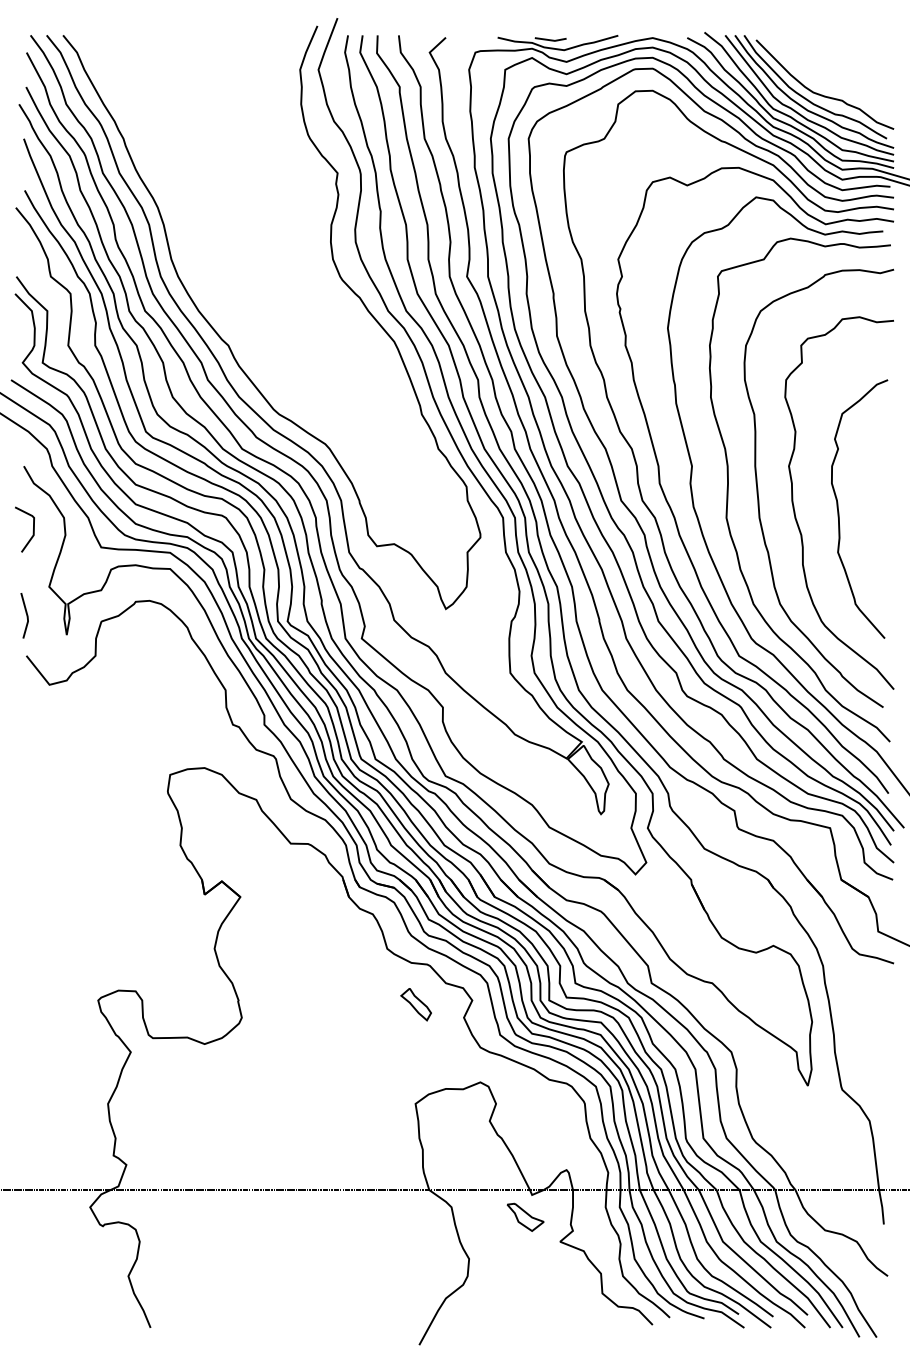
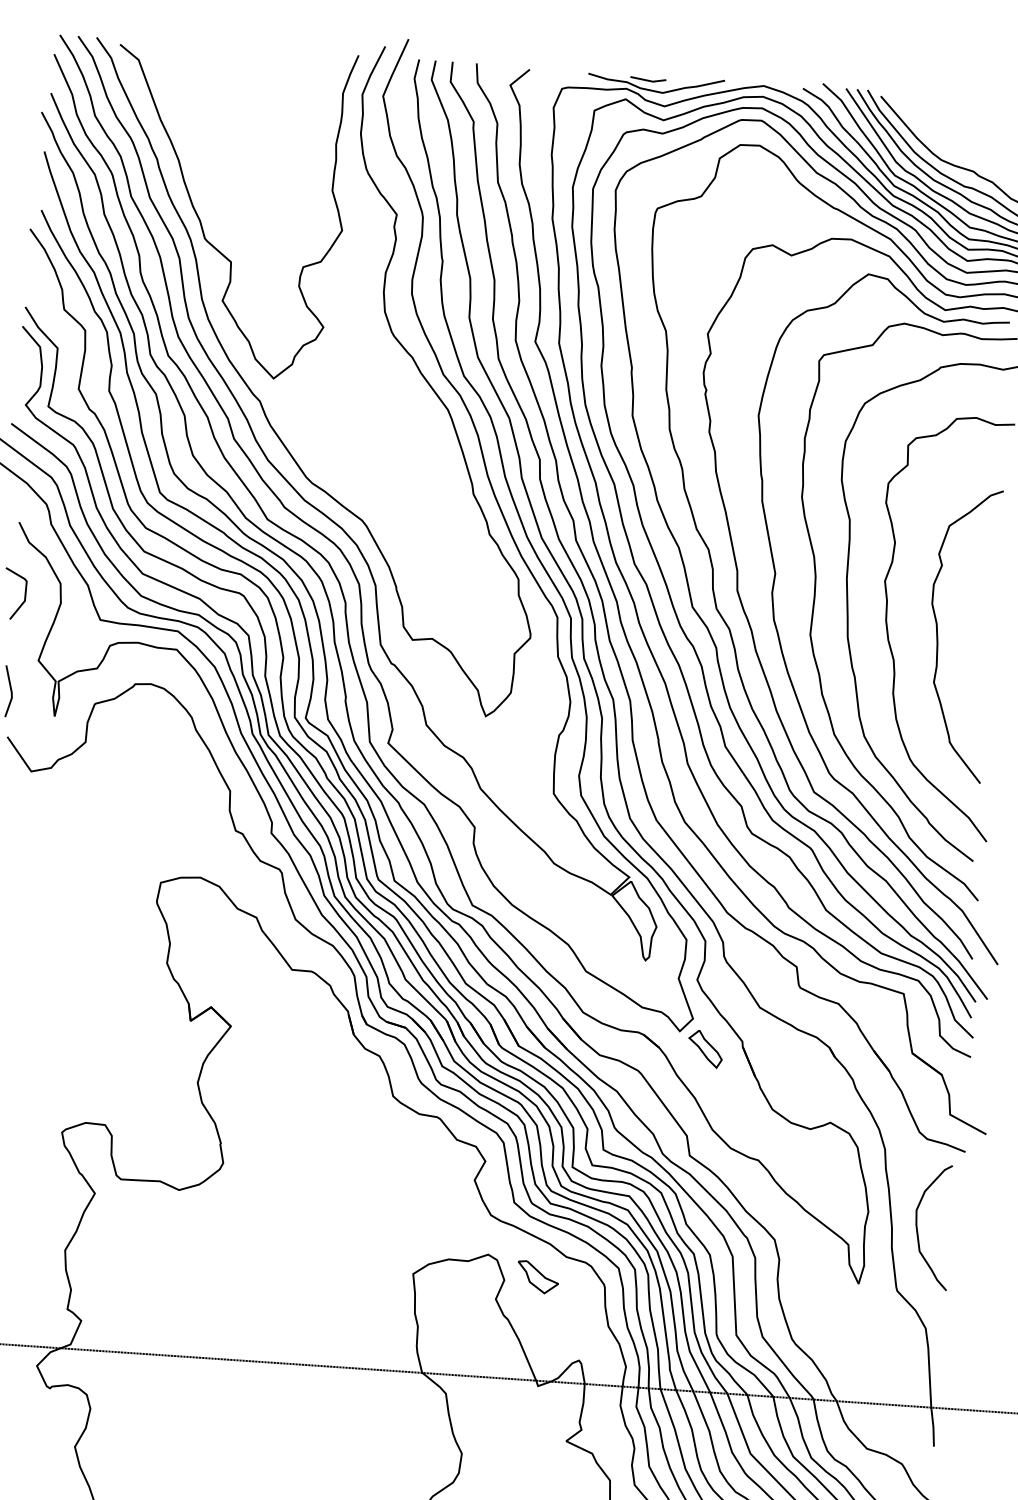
curve: (166, 191) -> (201, 222), added
part: (415, 1004) -> (704, 1048), moved
curve: (856, 1031) -> (917, 1226), added
part: (525, 1216) -> (538, 1276), moved

